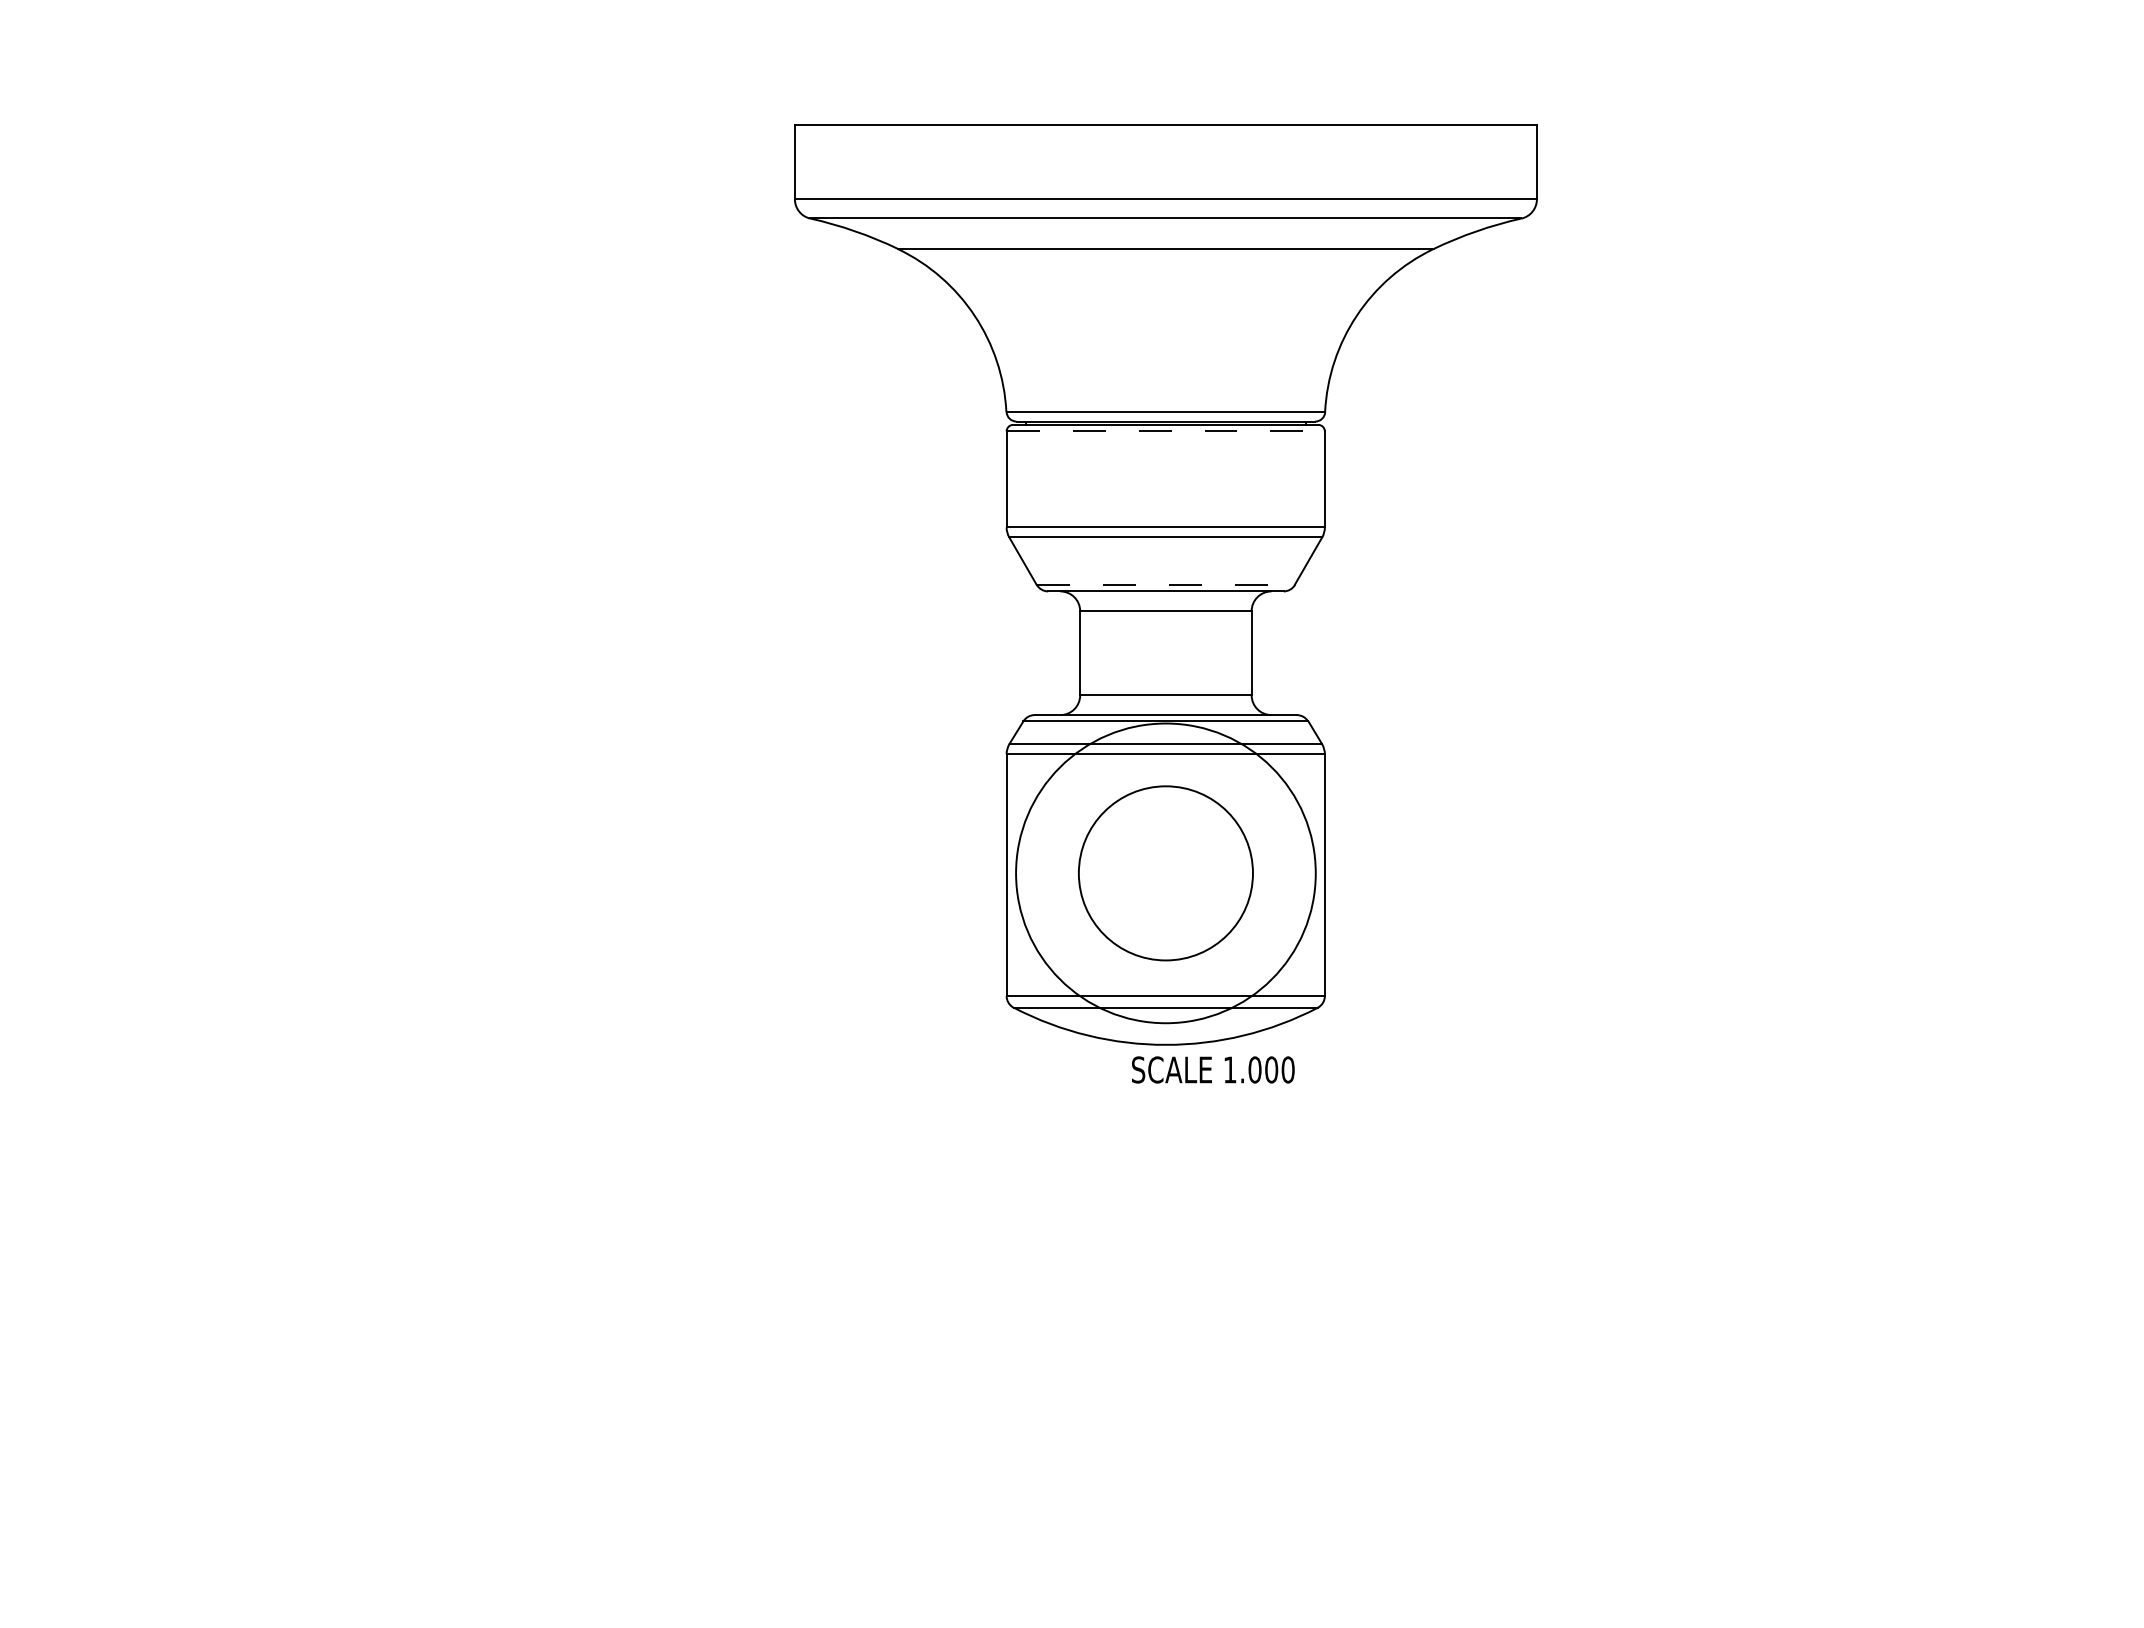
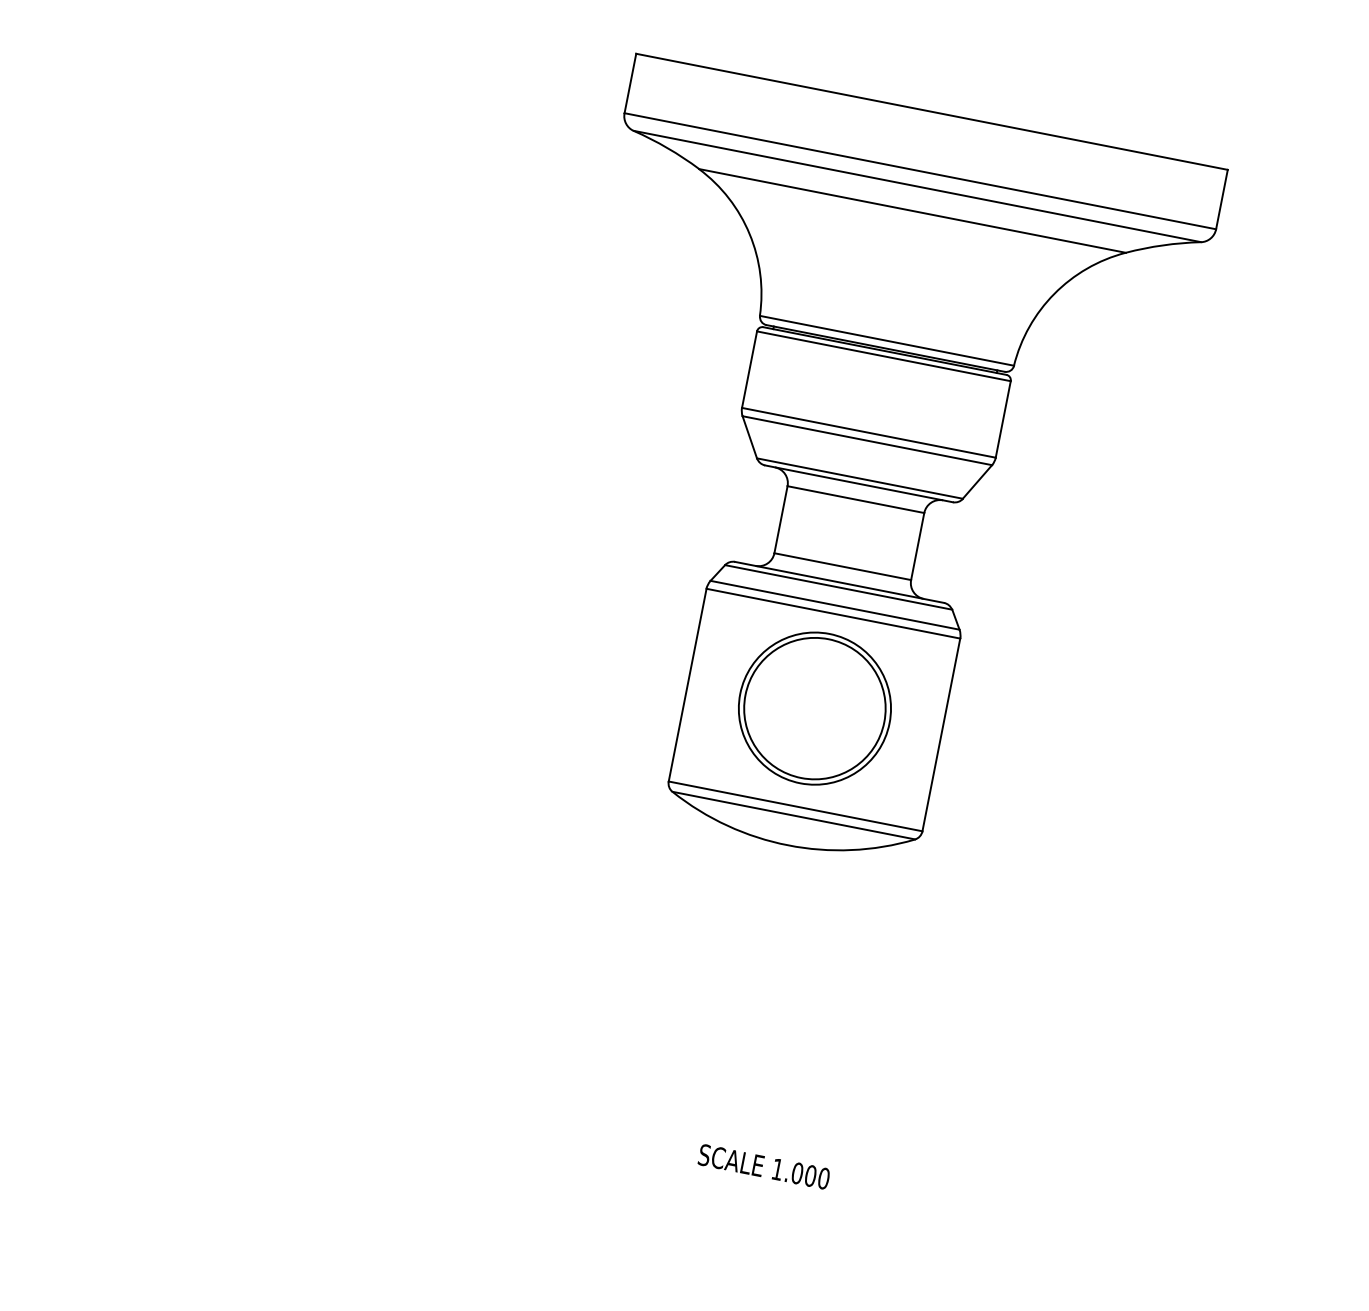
line: (1166, 431) -> (884, 356), dashed -> solid
line: (1166, 584) -> (860, 478), dashed -> solid
circle: (1165, 873) -> (814, 708), size x0.62
text: (1213, 1069) -> (764, 1166), moved

